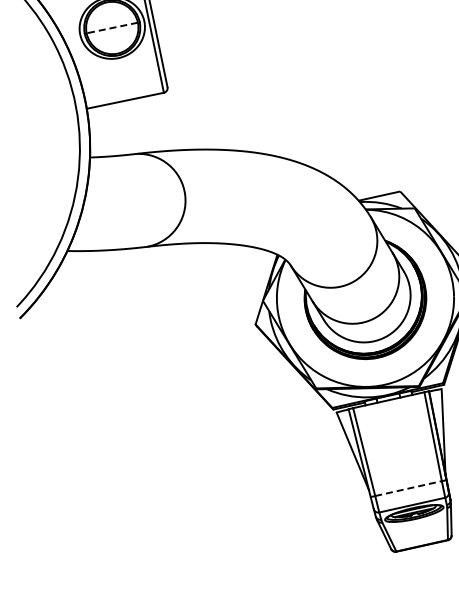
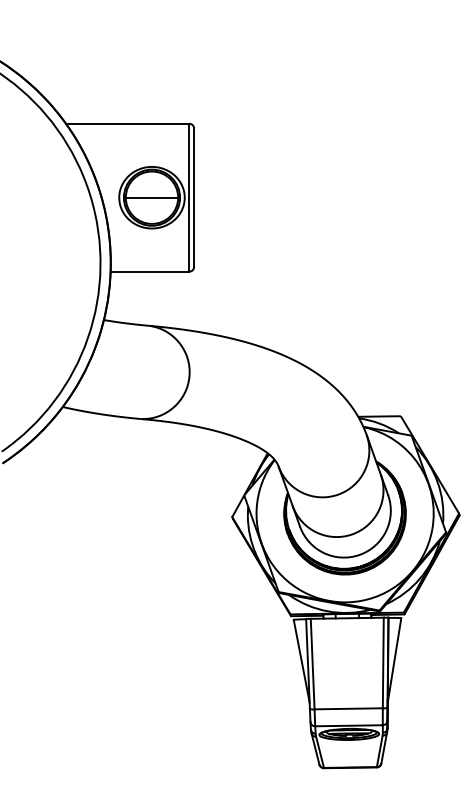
line: (111, 27) -> (151, 197), dashed -> solid
line: (409, 488) -> (349, 708), dashed -> solid

